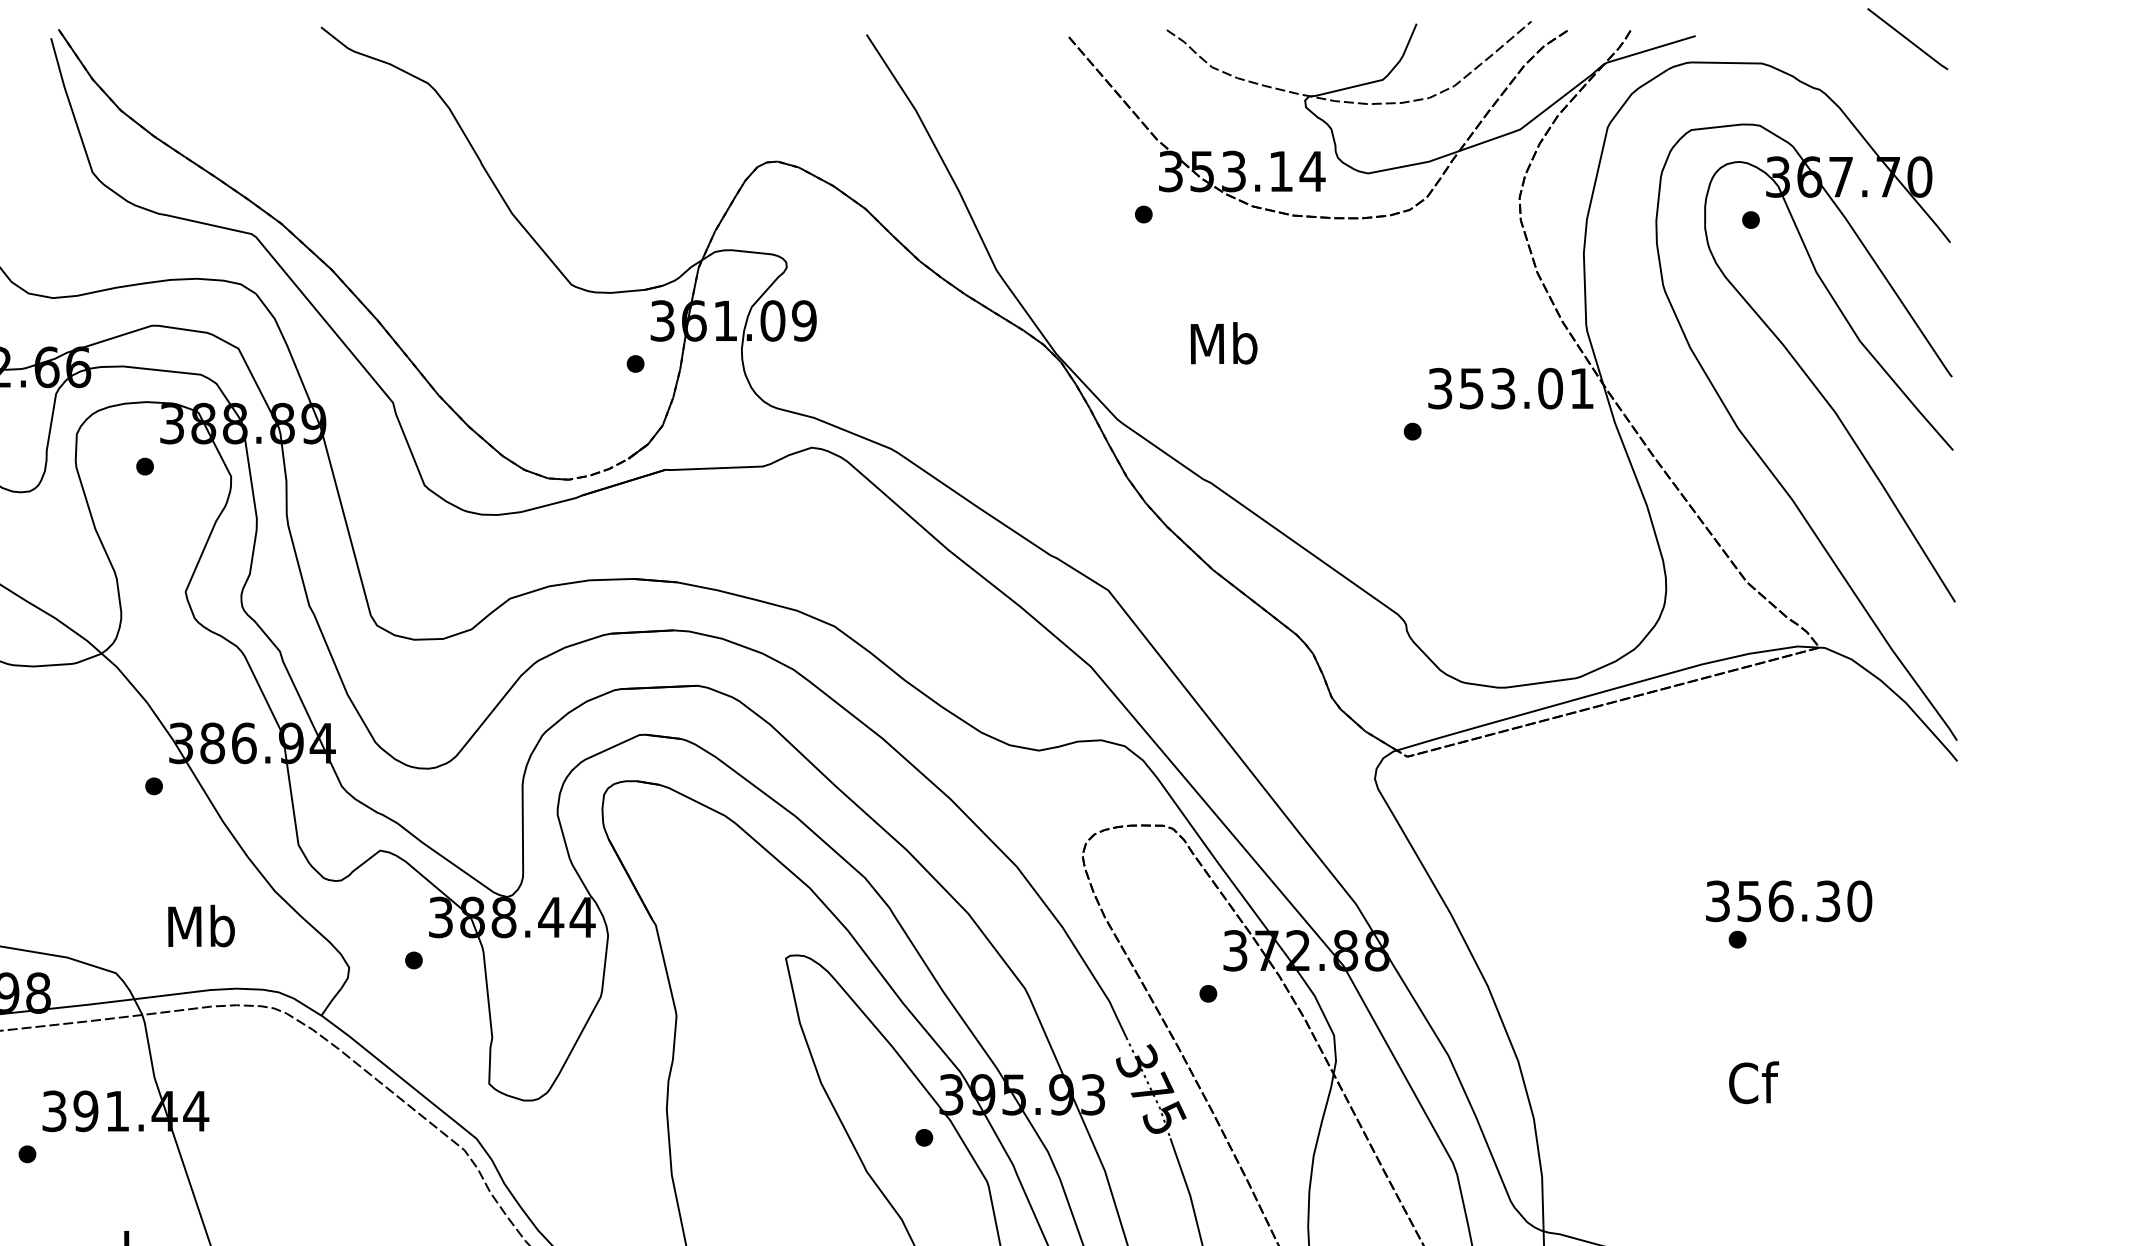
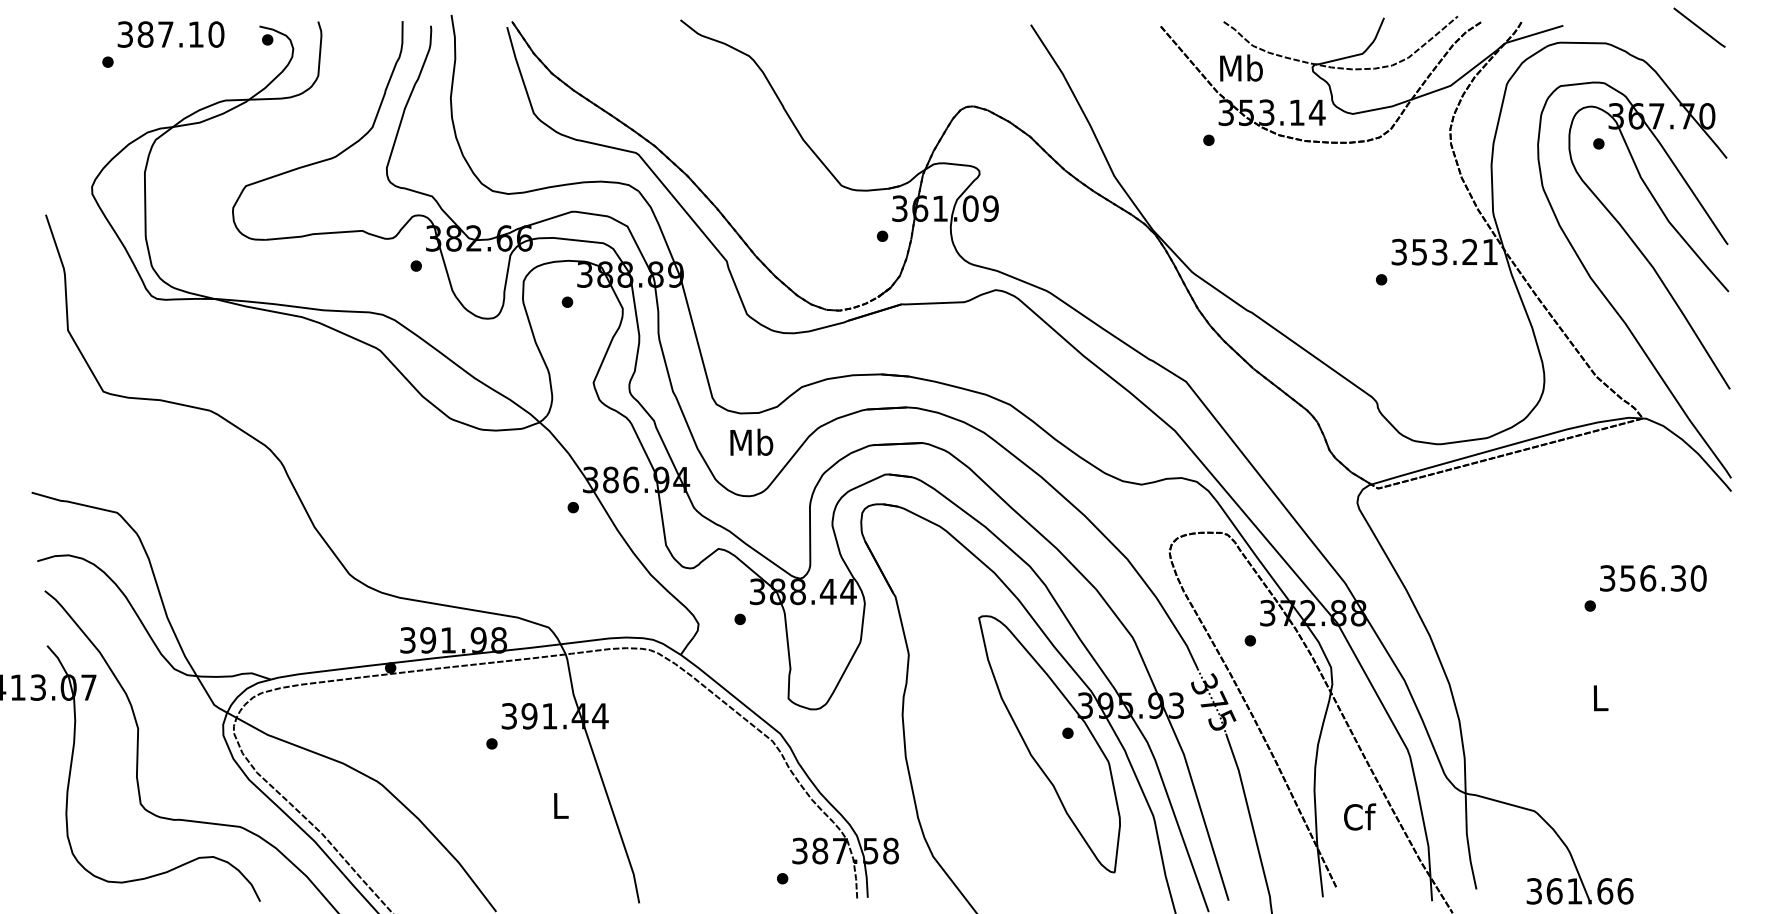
text: (1224, 342) -> (1241, 67), moved
text: (1551, 387) -> (1470, 251), 353.01 -> 353.21
text: (1789, 901) -> (1653, 578), moved
text: (201, 924) -> (751, 441), moved
text: (1753, 1082) -> (1600, 697), Cf -> L

